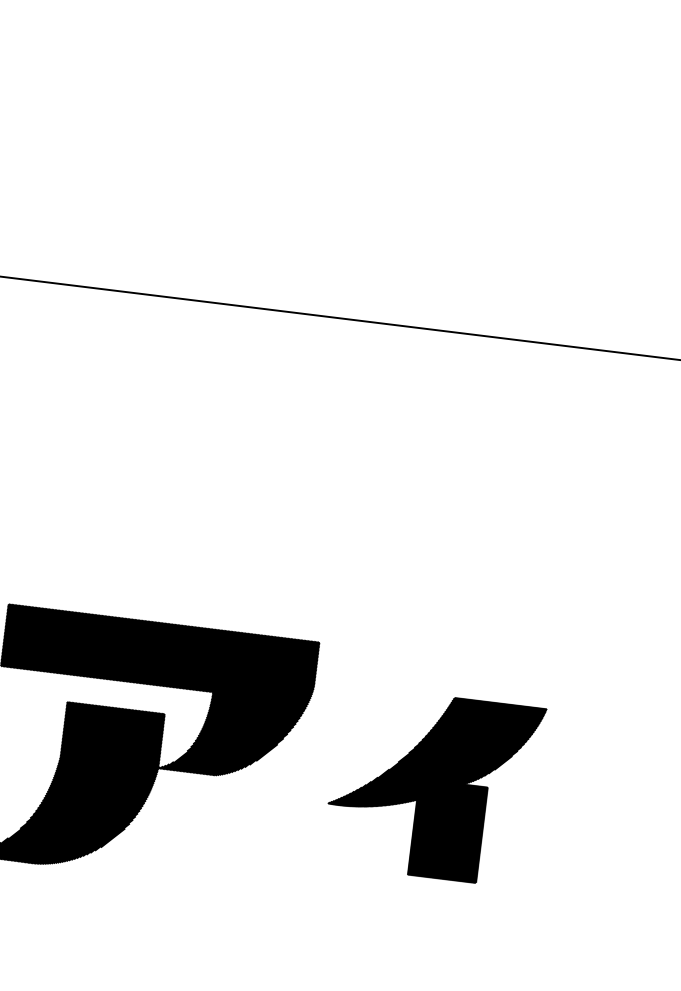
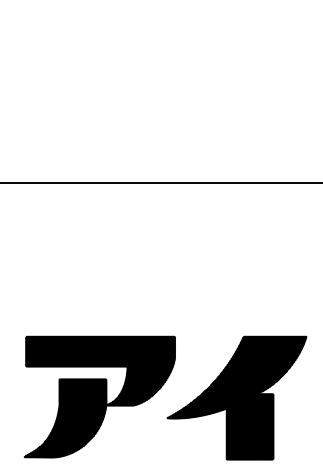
part: (432, 785) -> (236, 397), size x1.43

